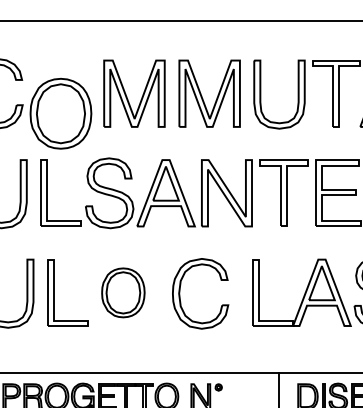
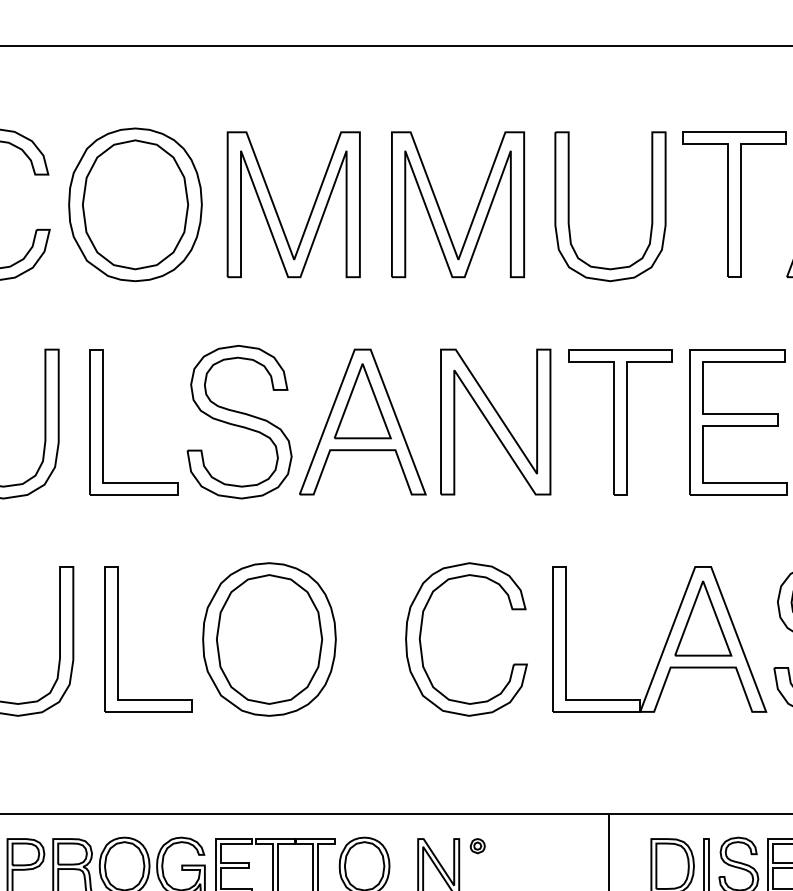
part: (60, 113) -> (134, 204), moved
part: (123, 292) -> (269, 638), size x1.43
part: (180, 293) -> (422, 638), moved

